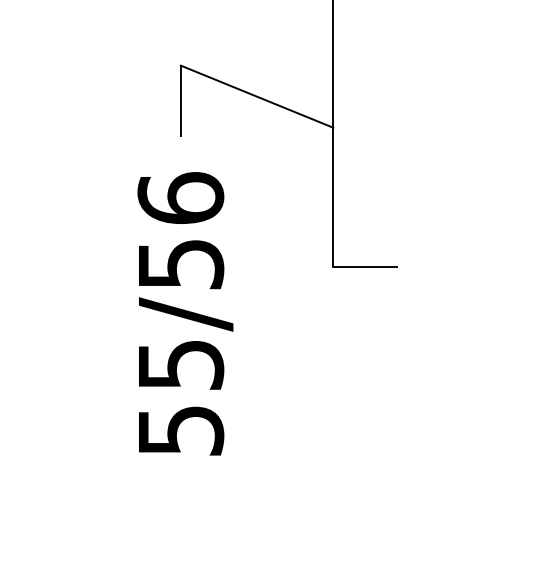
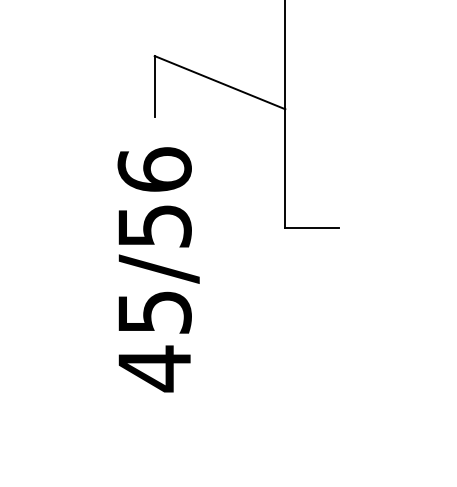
text: (180, 430) -> (154, 368), 55/56 -> 45/56

